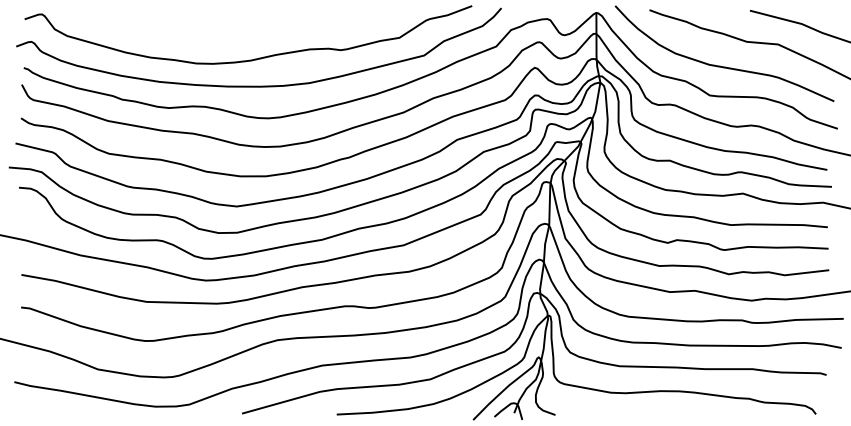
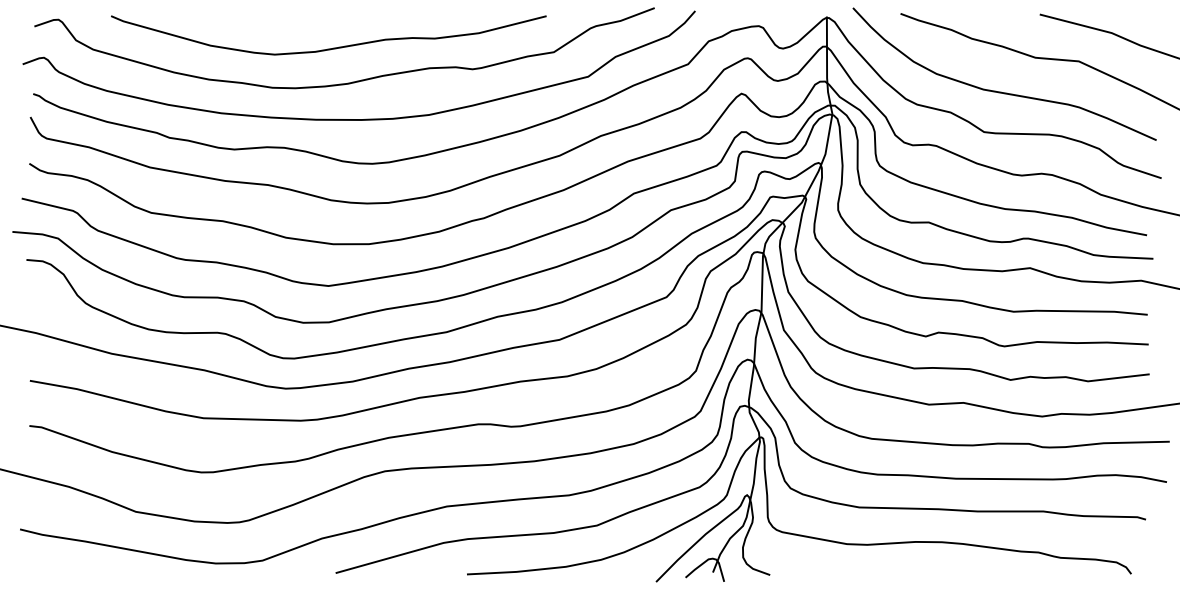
curve: (240, 34) -> (333, 47), added

